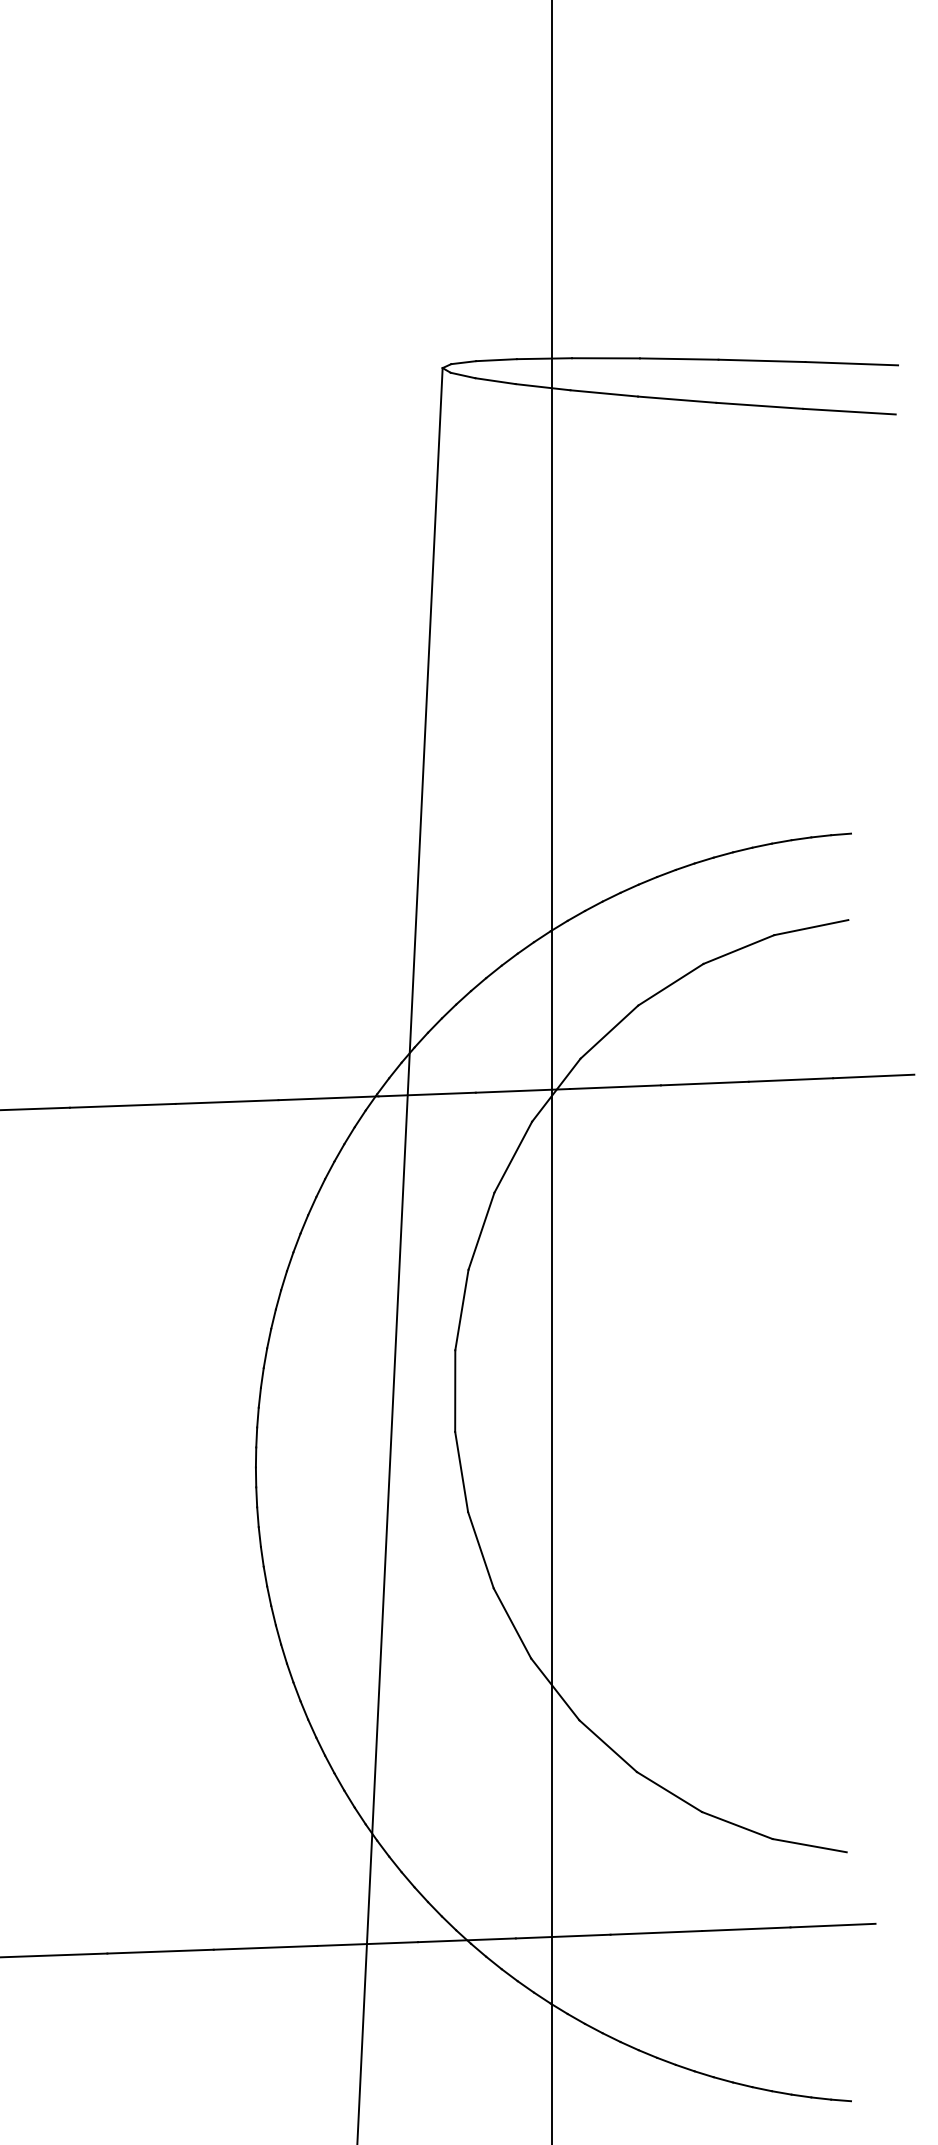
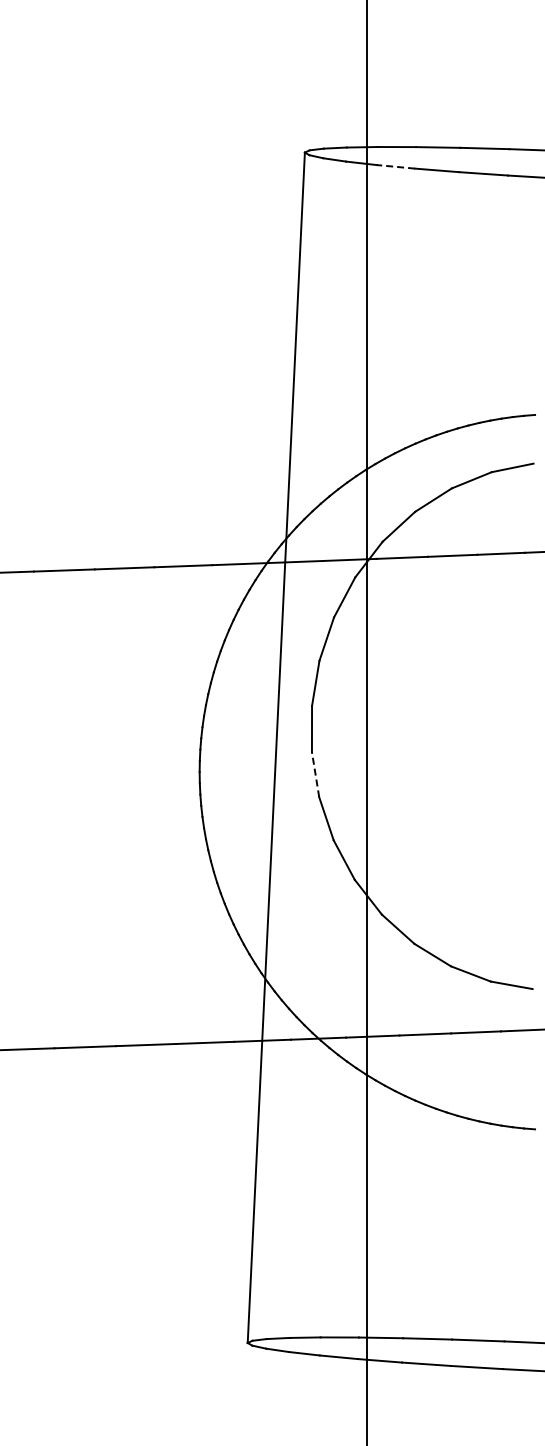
line: (603, 392) -> (395, 166), solid -> dashed
line: (461, 1471) -> (315, 774), solid -> dashed

